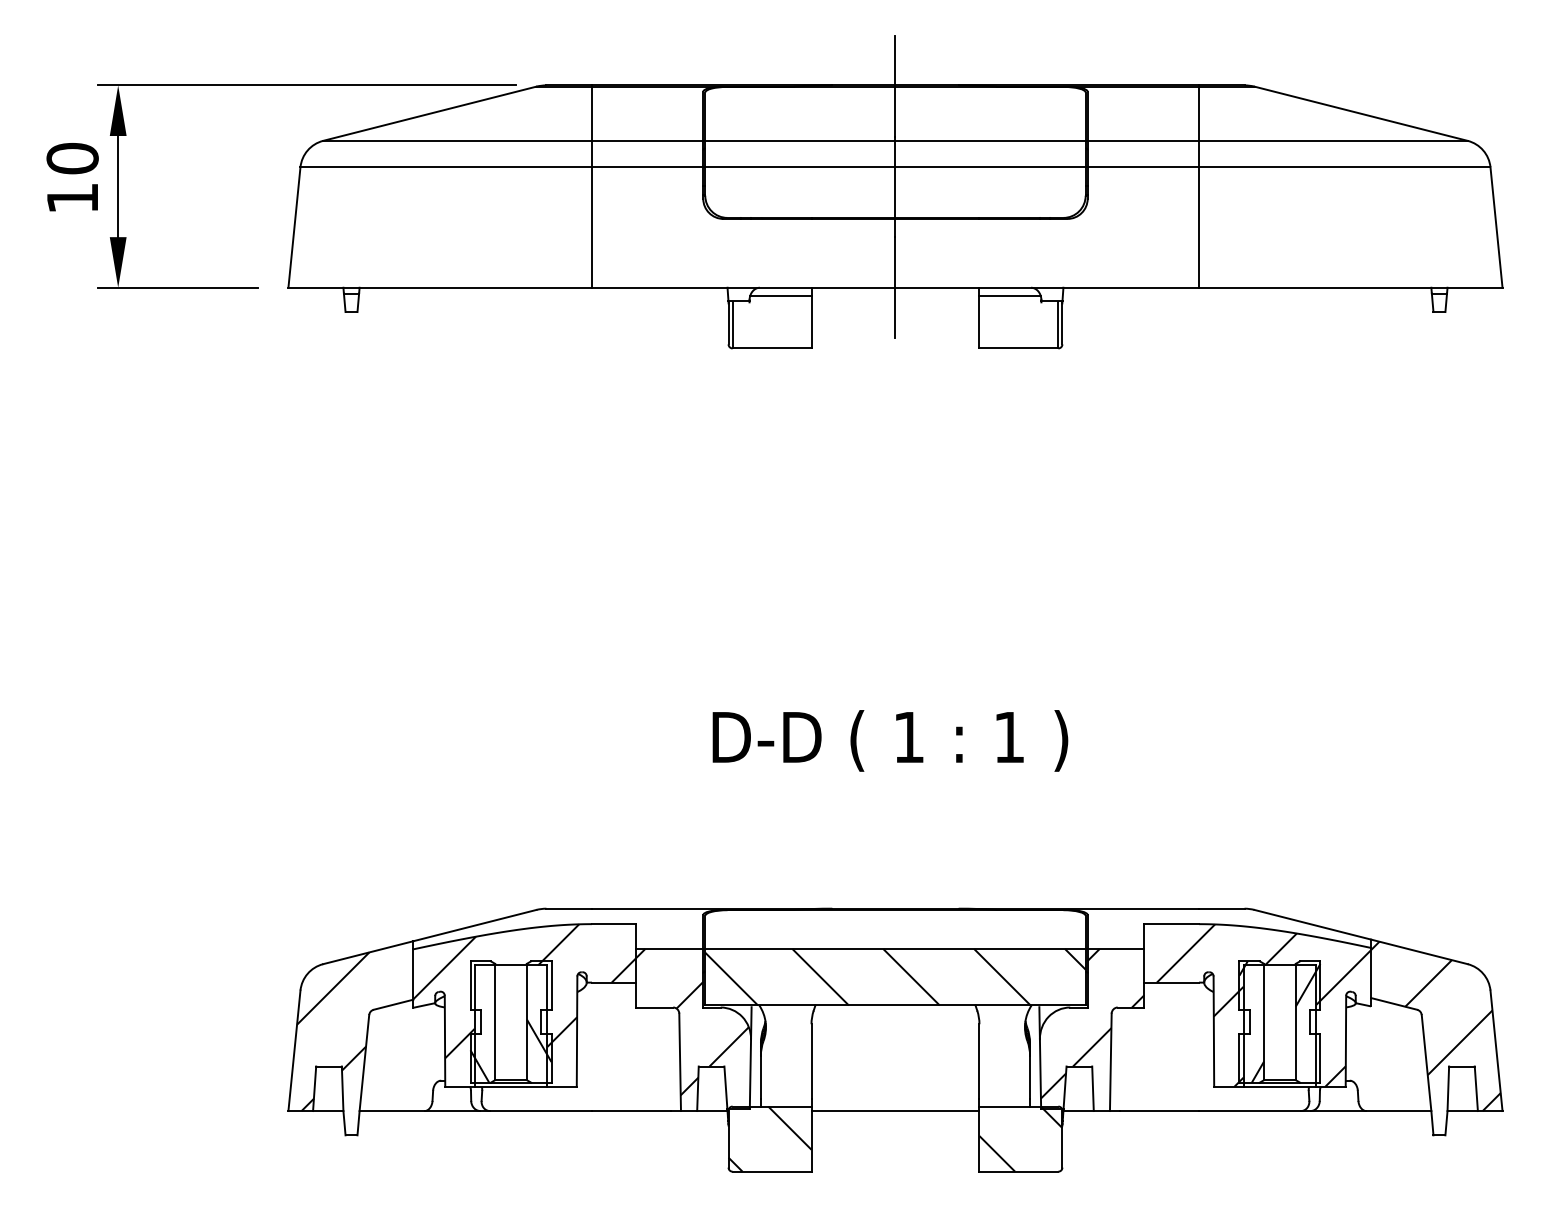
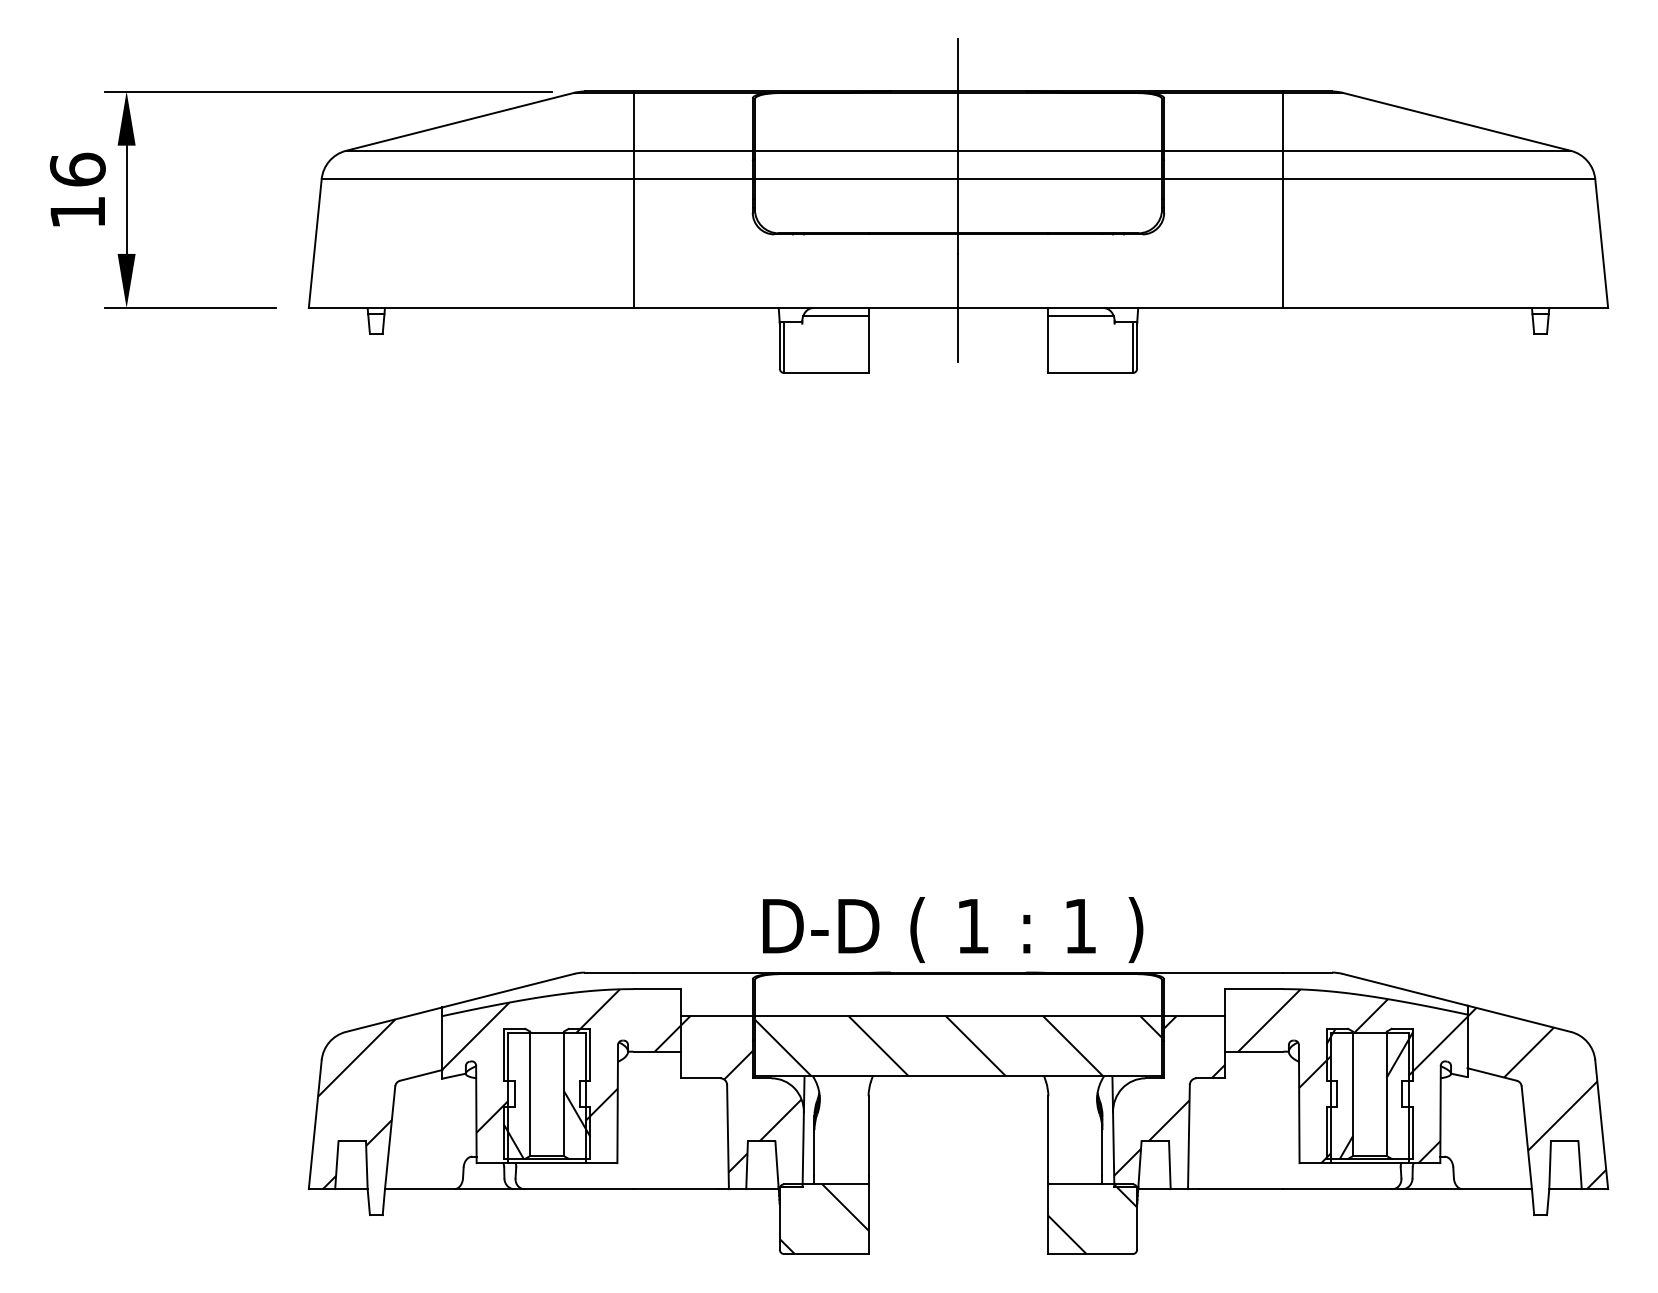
text: (72, 158) -> (77, 169), 10 -> 16
text: (890, 740) -> (953, 929), moved
line: (895, 1111) -> (958, 1189), removed

